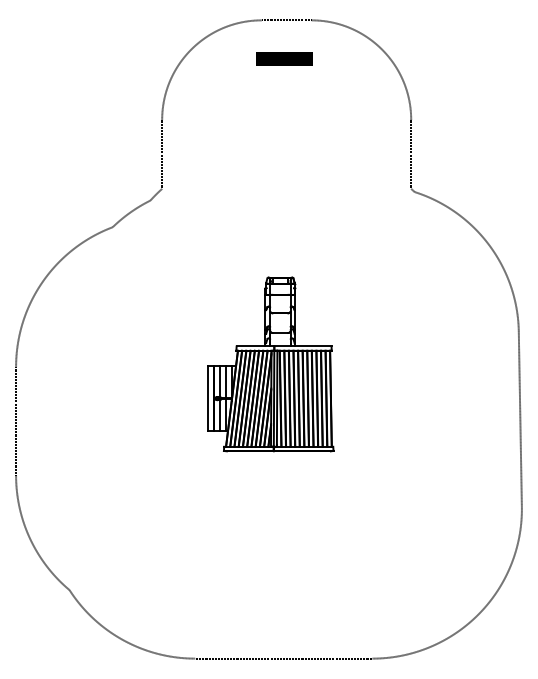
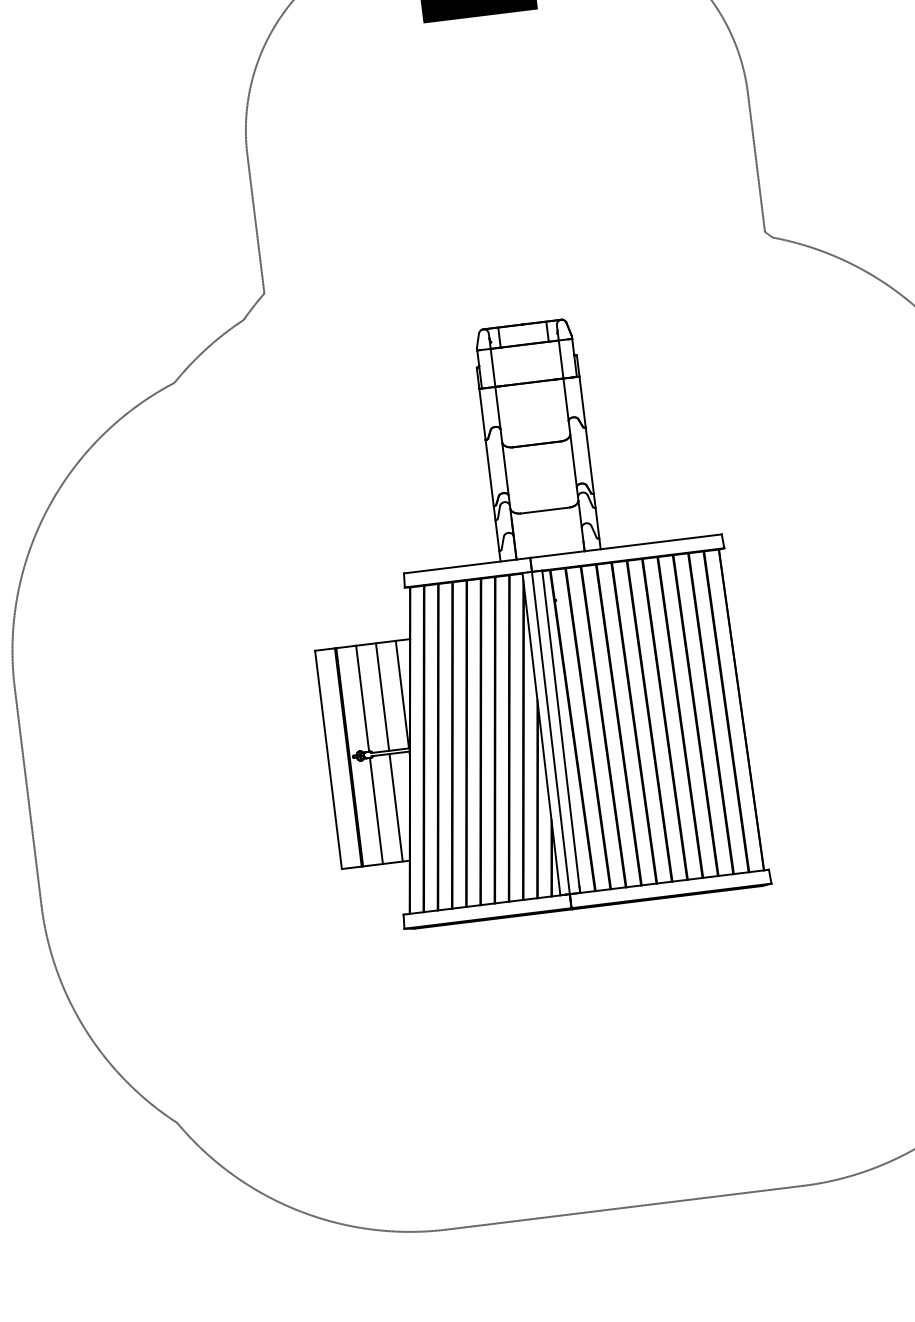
part: (270, 364) -> (525, 619), size x1.67

